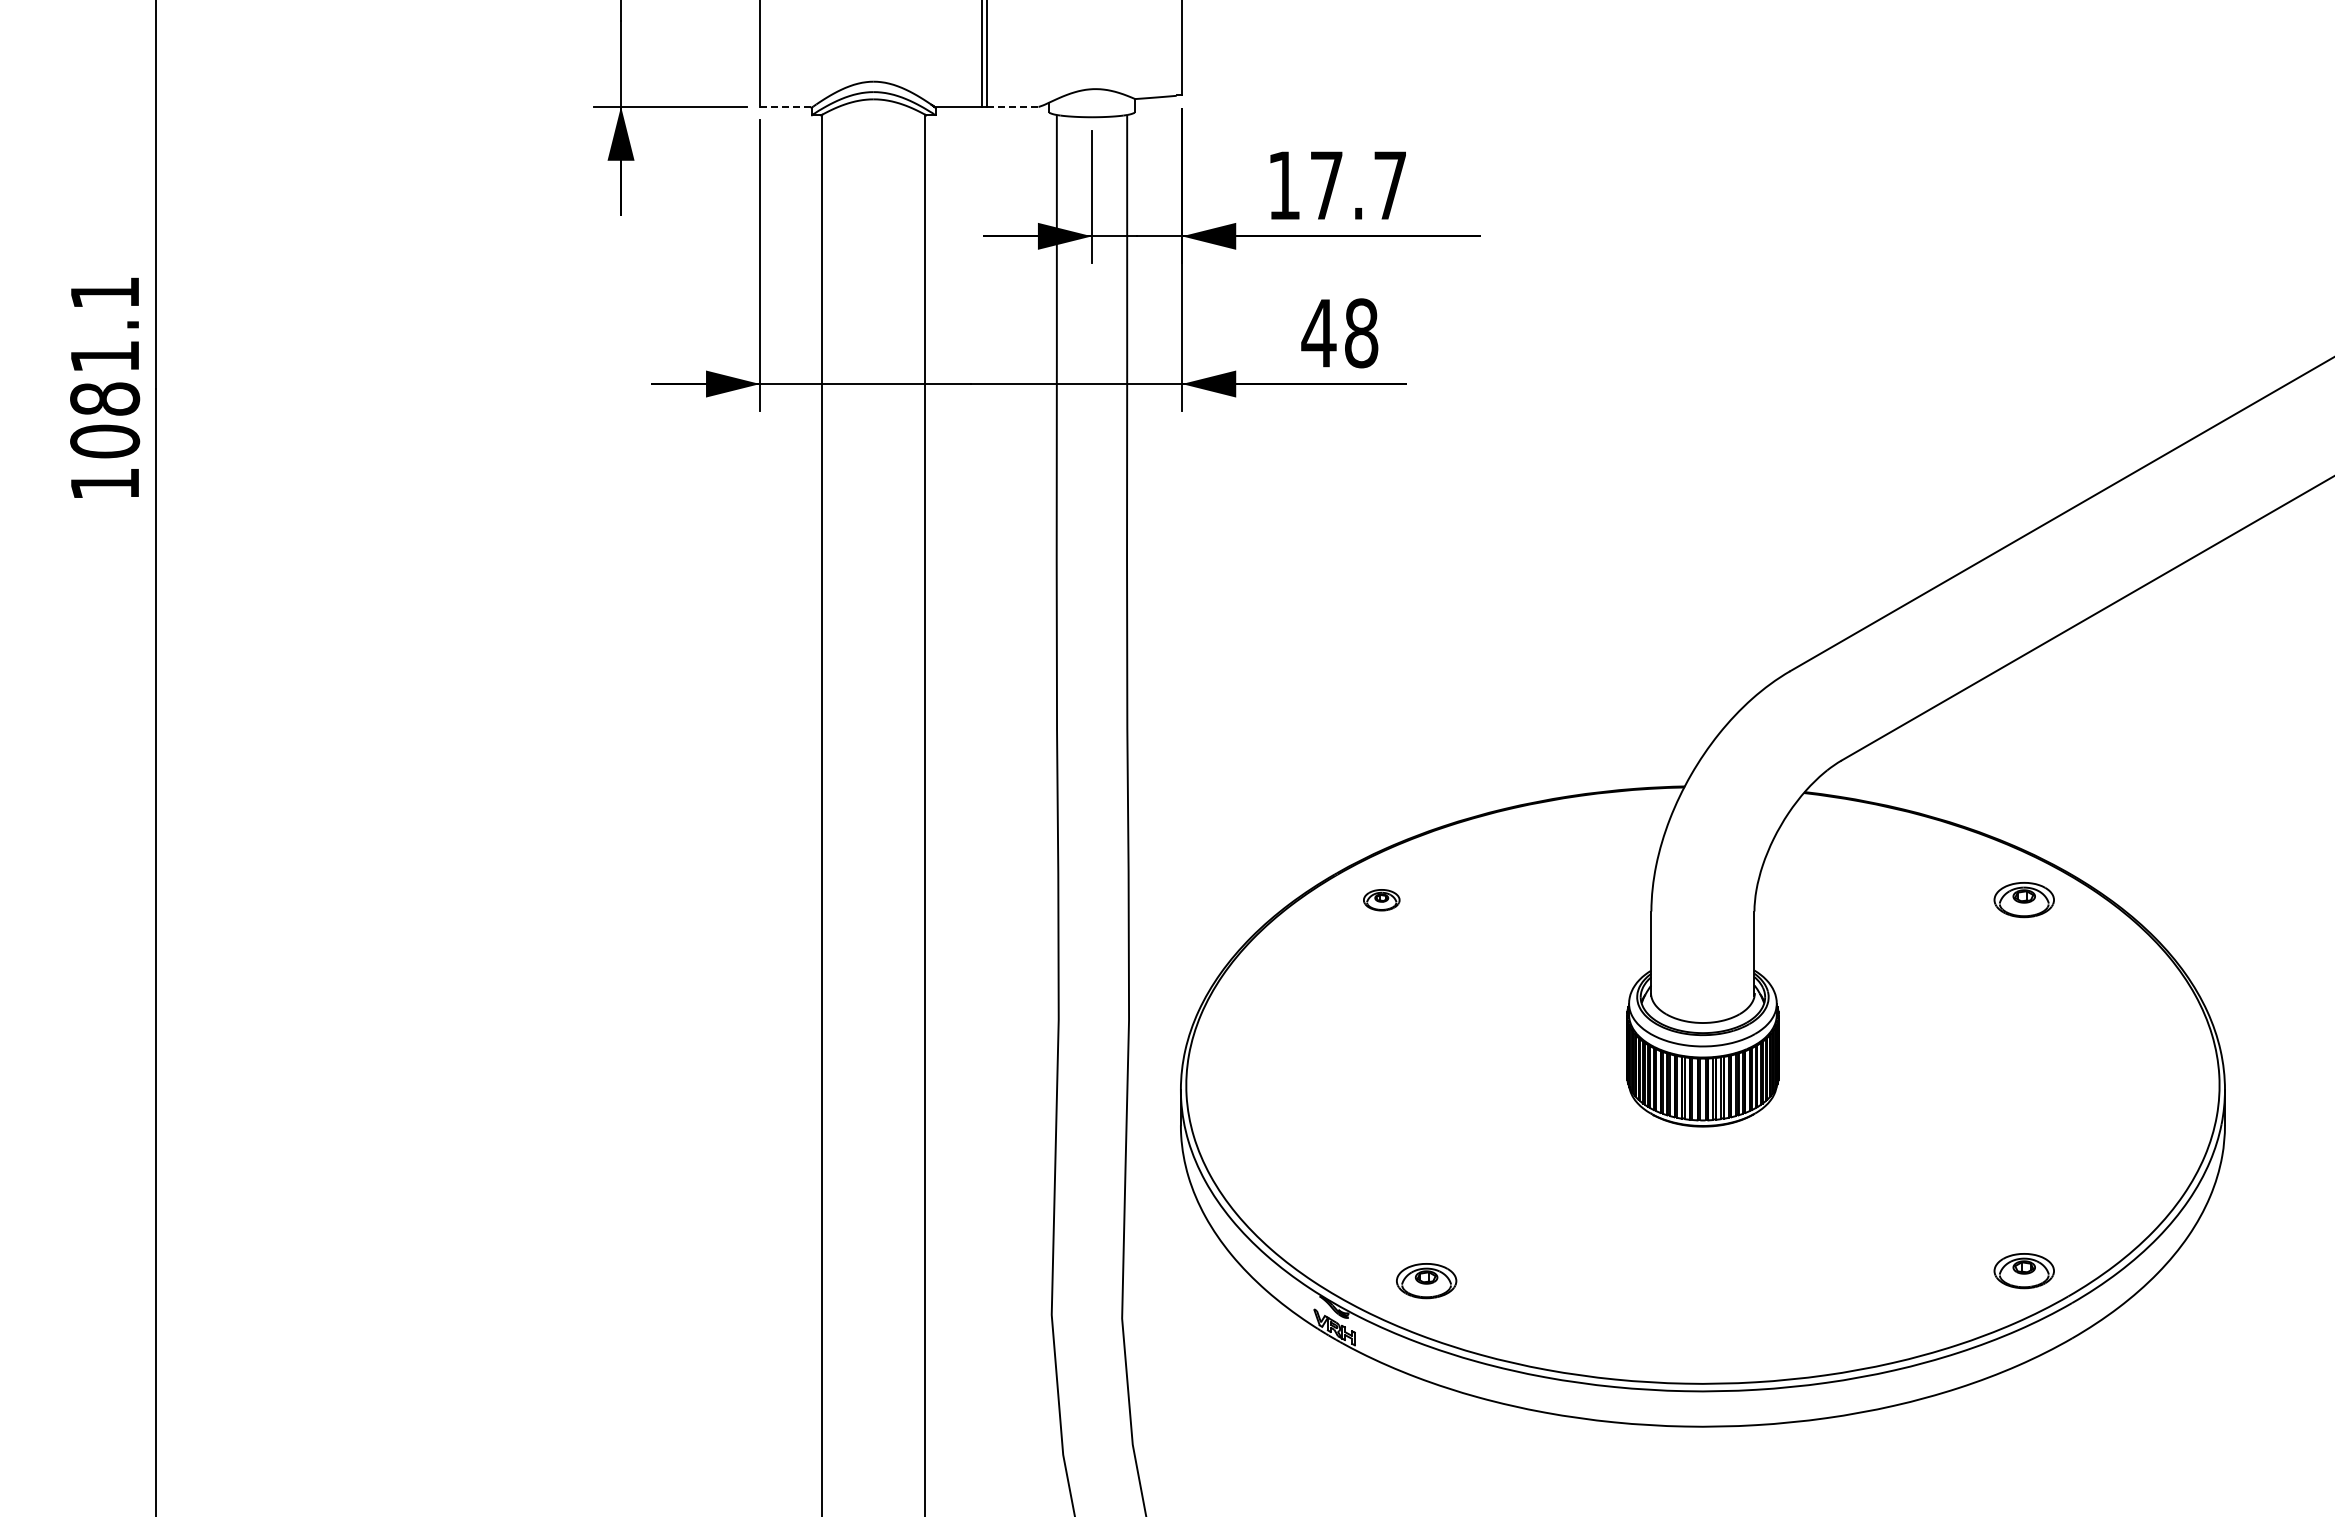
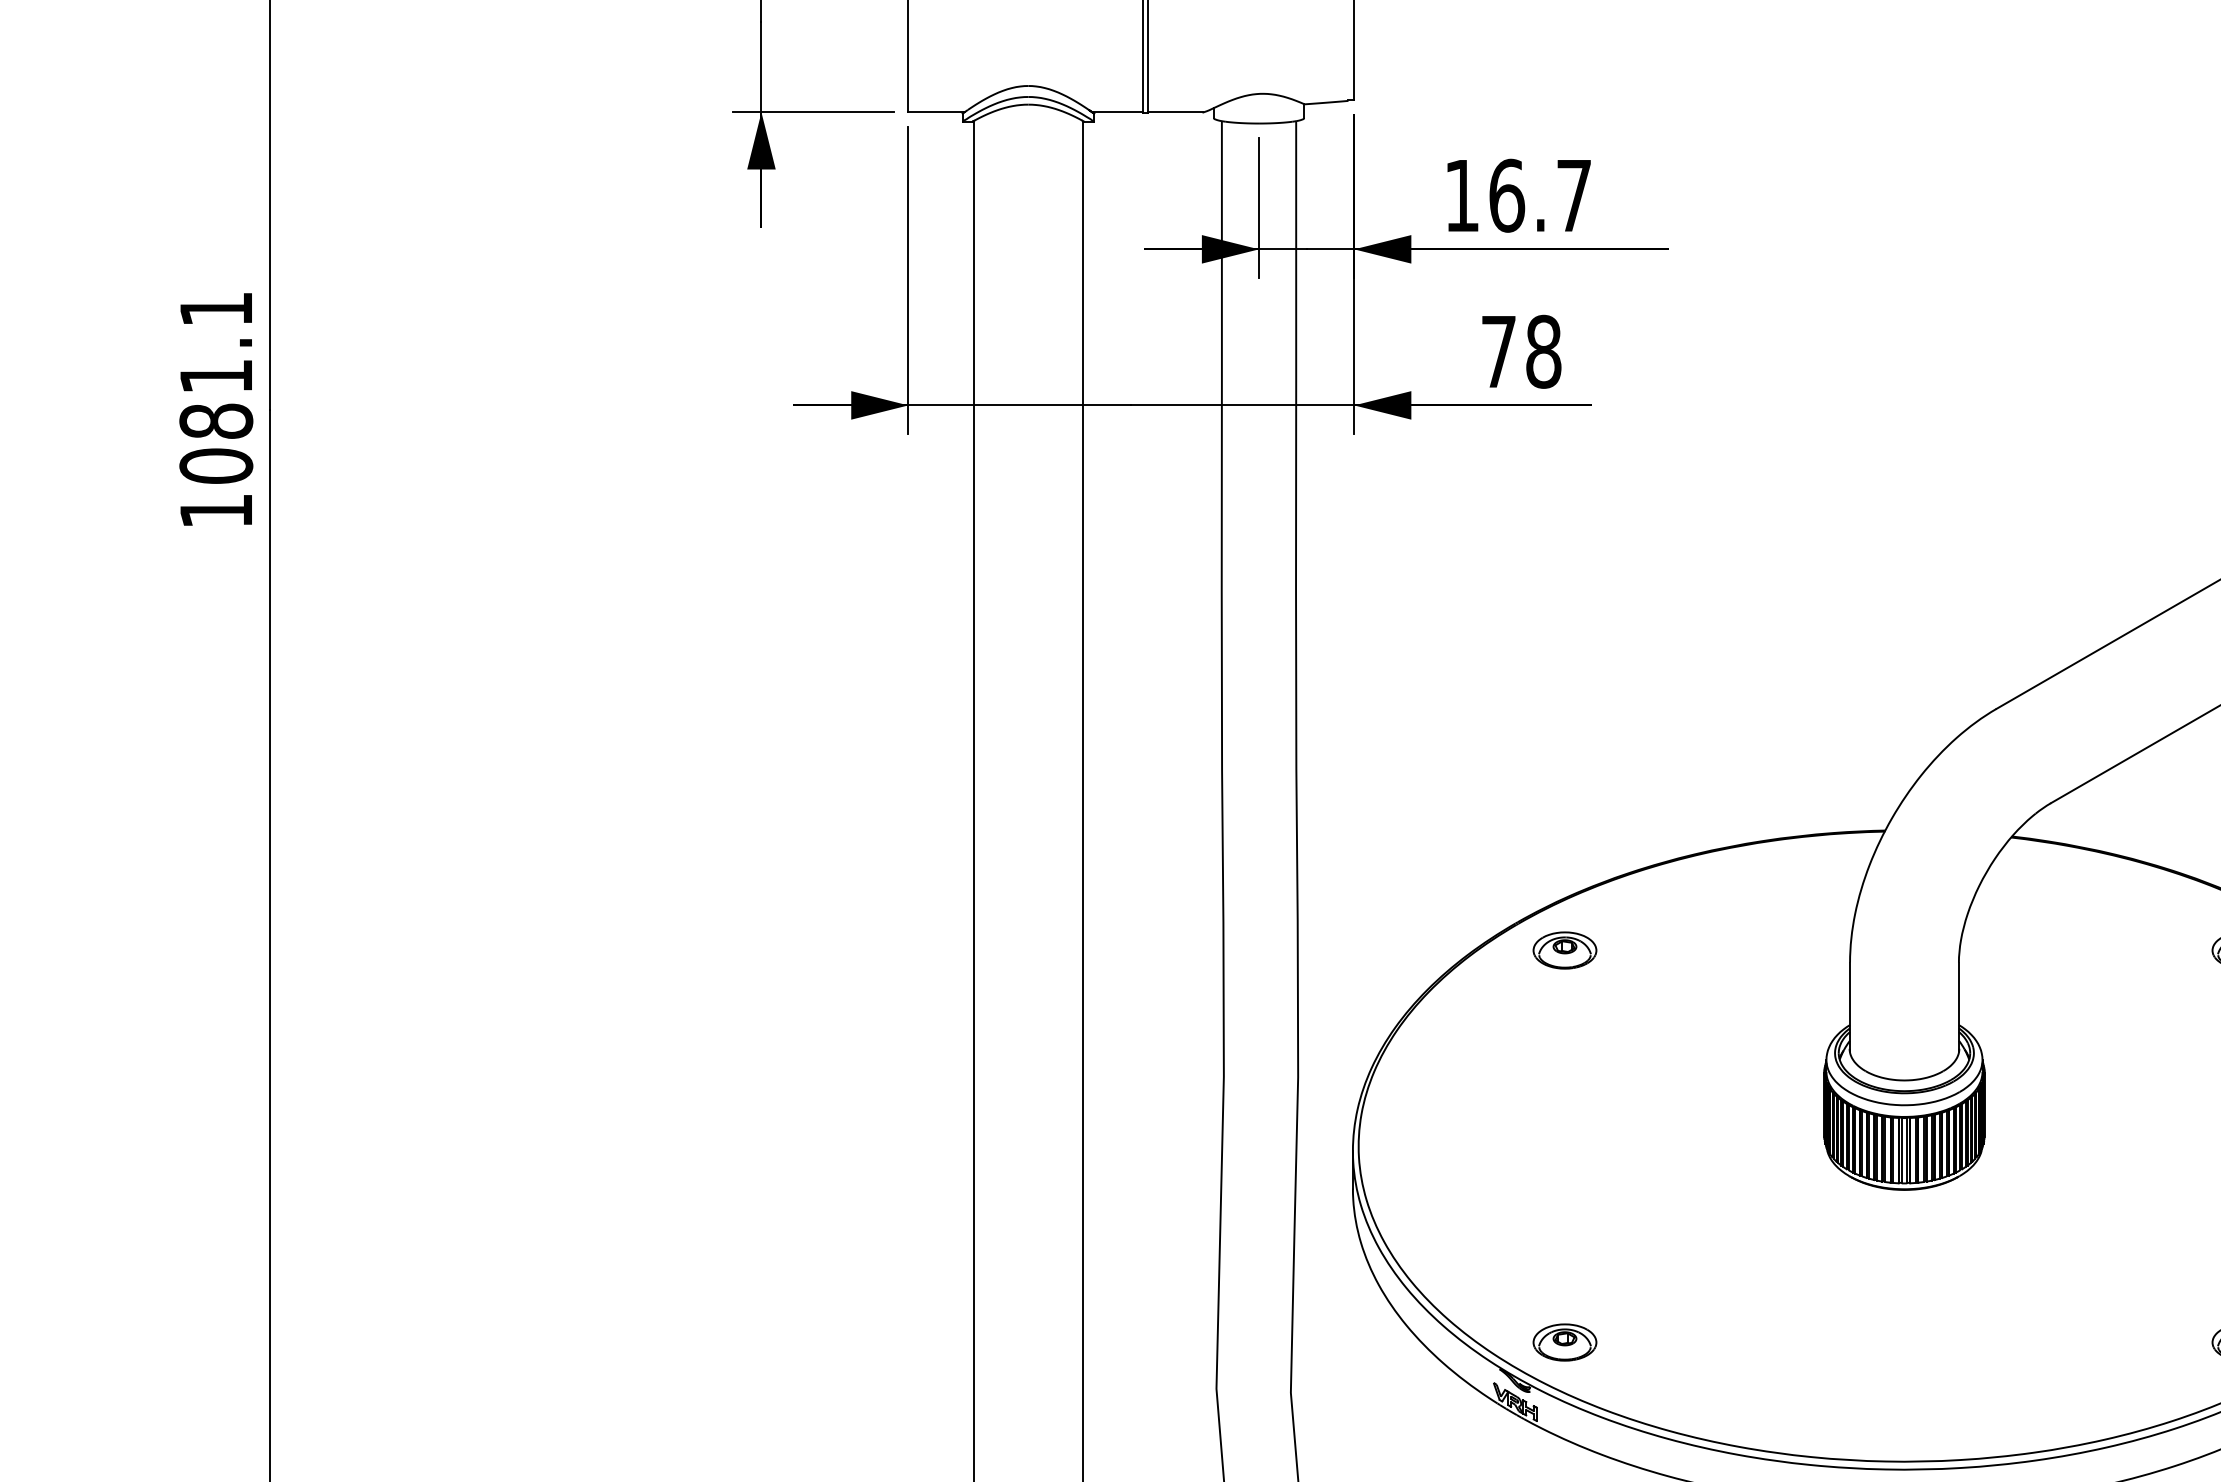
line: (786, 106) -> (936, 112), dashed -> solid
line: (1012, 106) -> (1175, 112), dashed -> solid
text: (1326, 185) -> (1506, 195), 17.7 -> 16.7
text: (1318, 333) -> (1498, 352), 48 -> 78
part: (1381, 900) -> (1564, 951), size x1.67
part: (1426, 1281) -> (1564, 1343), moved

